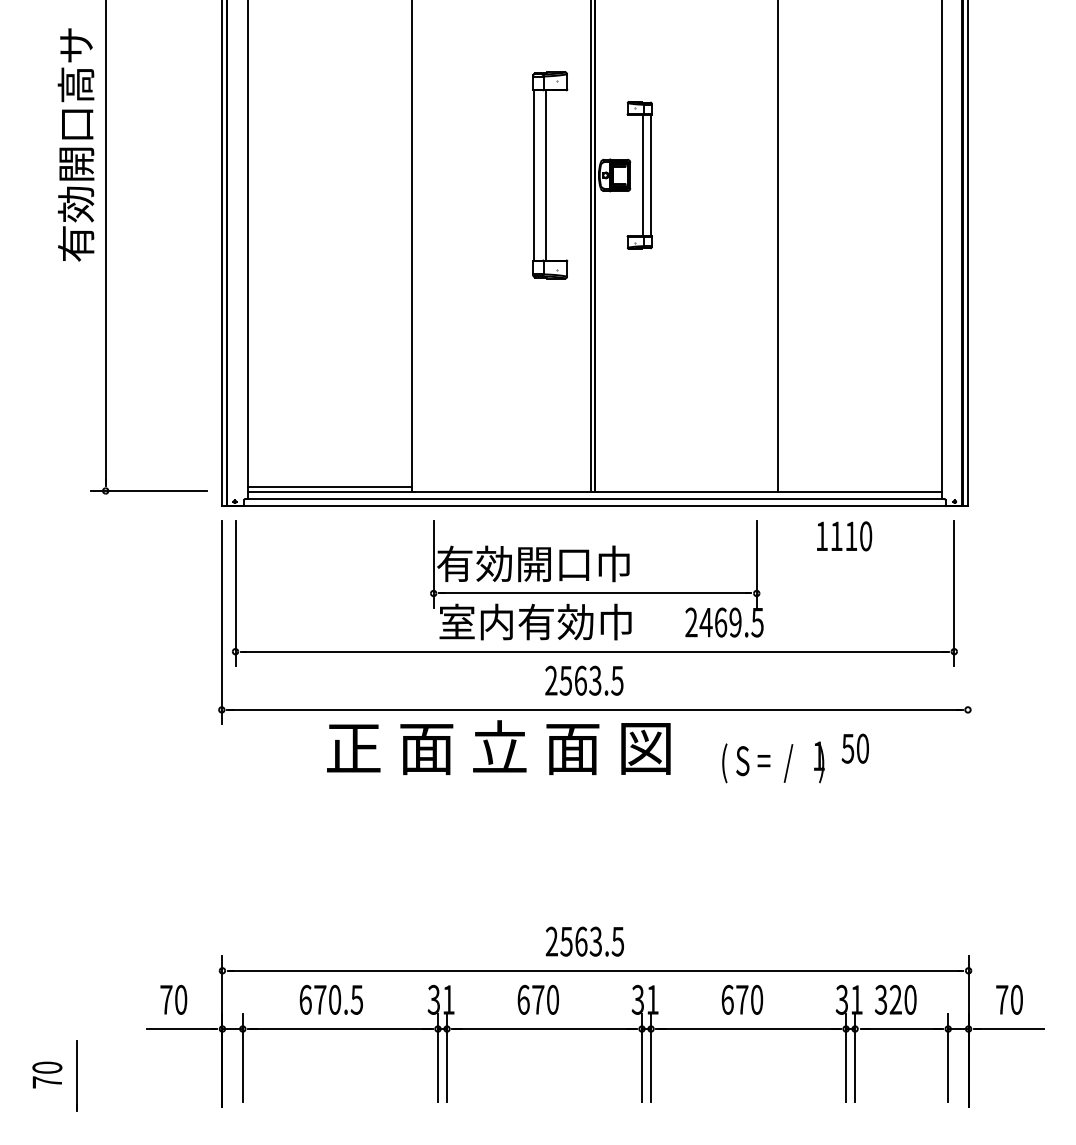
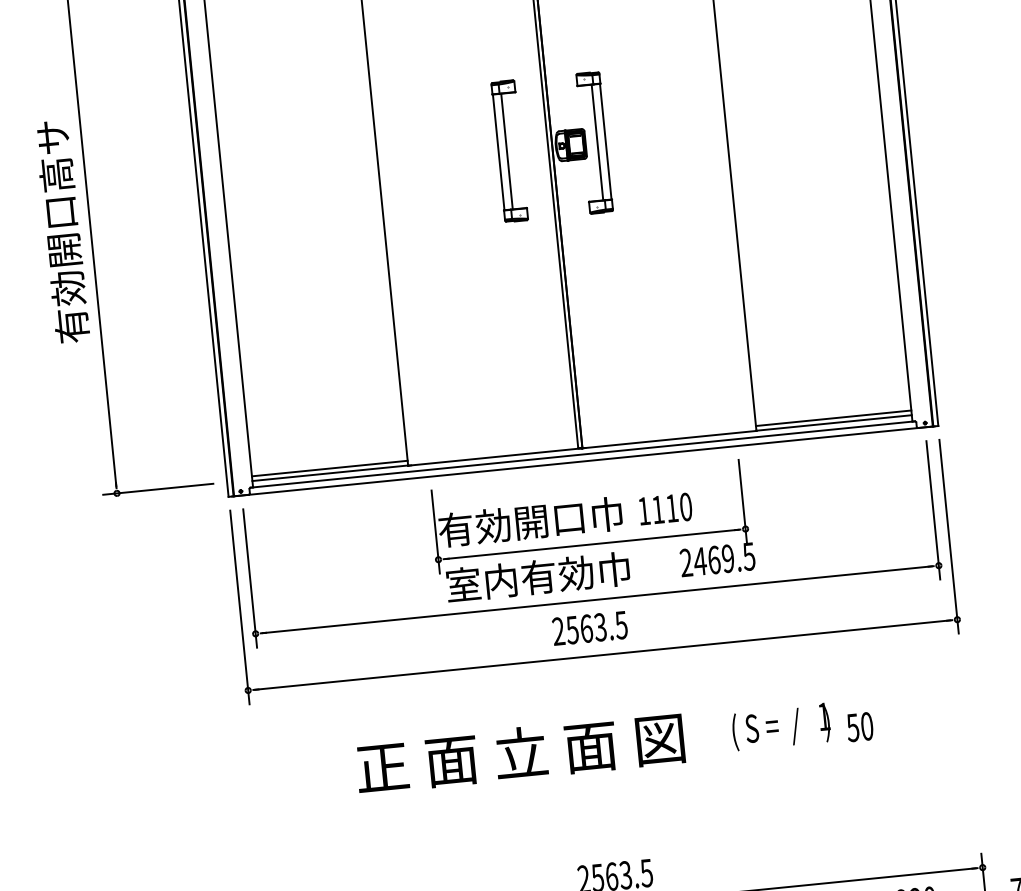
text: (75, 144) -> (61, 231), moved
part: (550, 175) -> (509, 151), size x0.71
line: (859, 487) -> (833, 418), added
text: (844, 536) -> (665, 509), moved
line: (967, 622) -> (948, 536), added
text: (498, 747) -> (520, 753), moved
text: (854, 748) -> (859, 727), moved
text: (773, 762) -> (781, 727), moved

